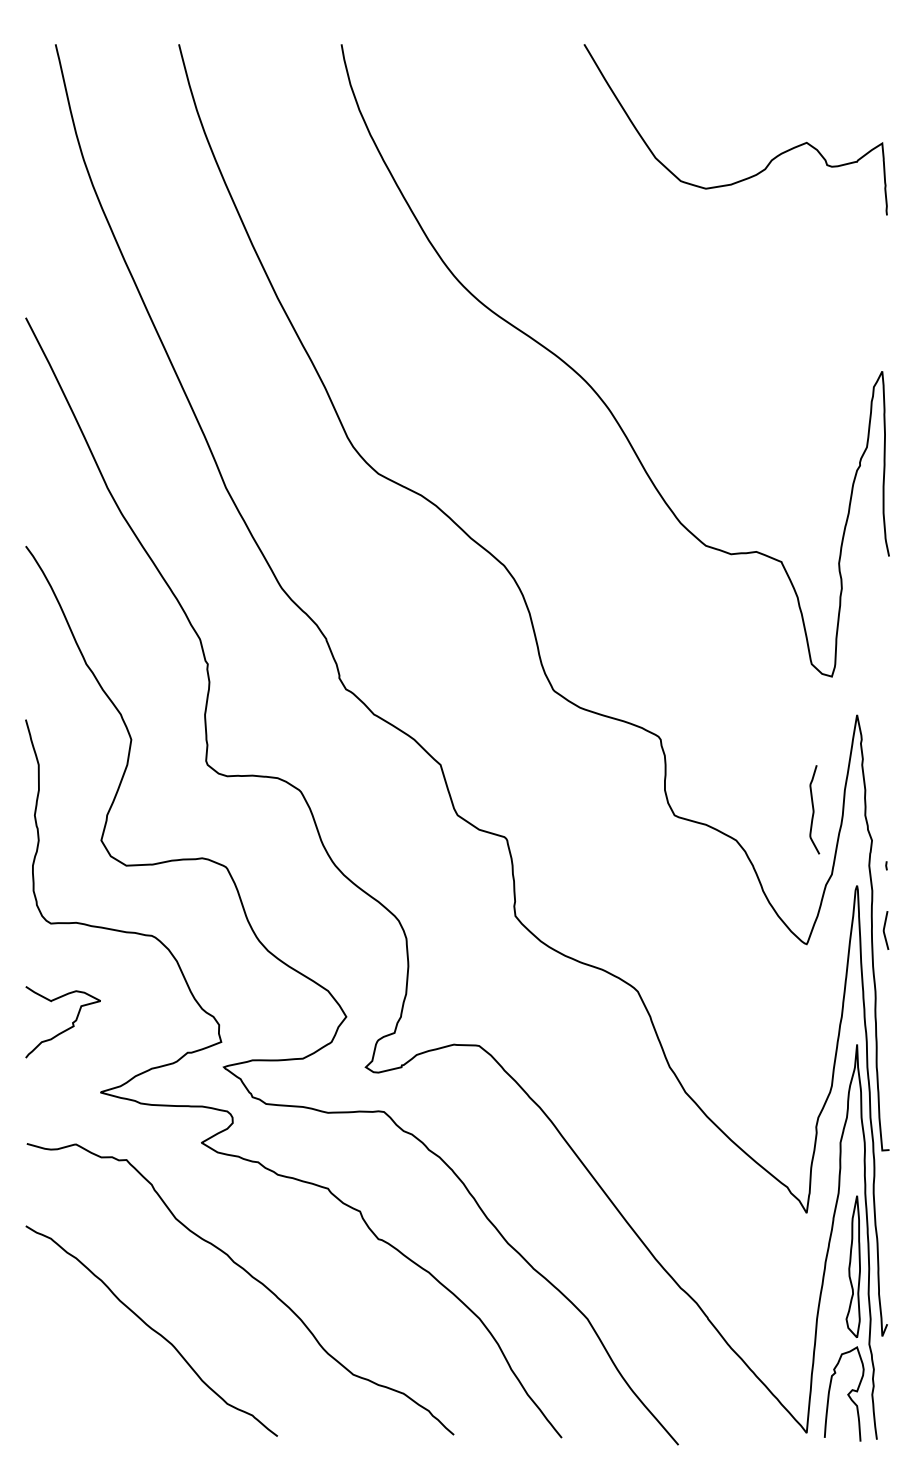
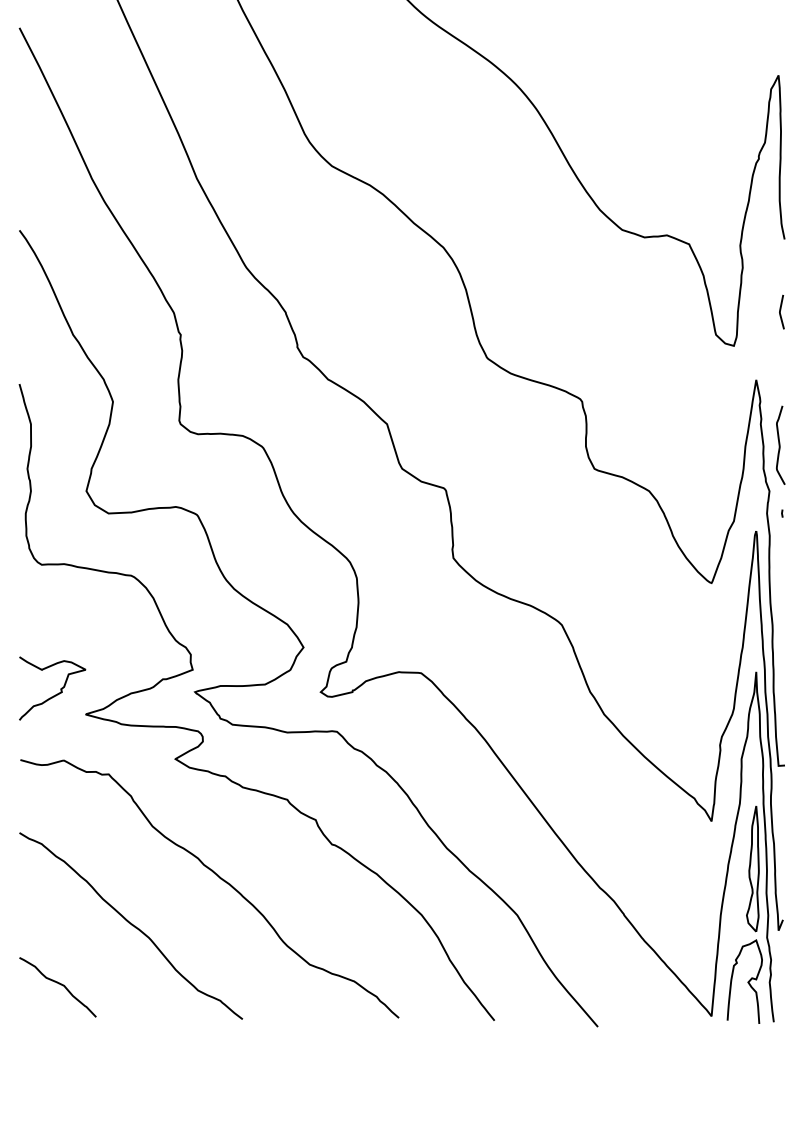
curve: (814, 809) -> (780, 445), moved
line: (884, 930) -> (780, 312), moved
curve: (65, 1029) -> (54, 695), moved
curve: (69, 1396) -> (58, 983), added

